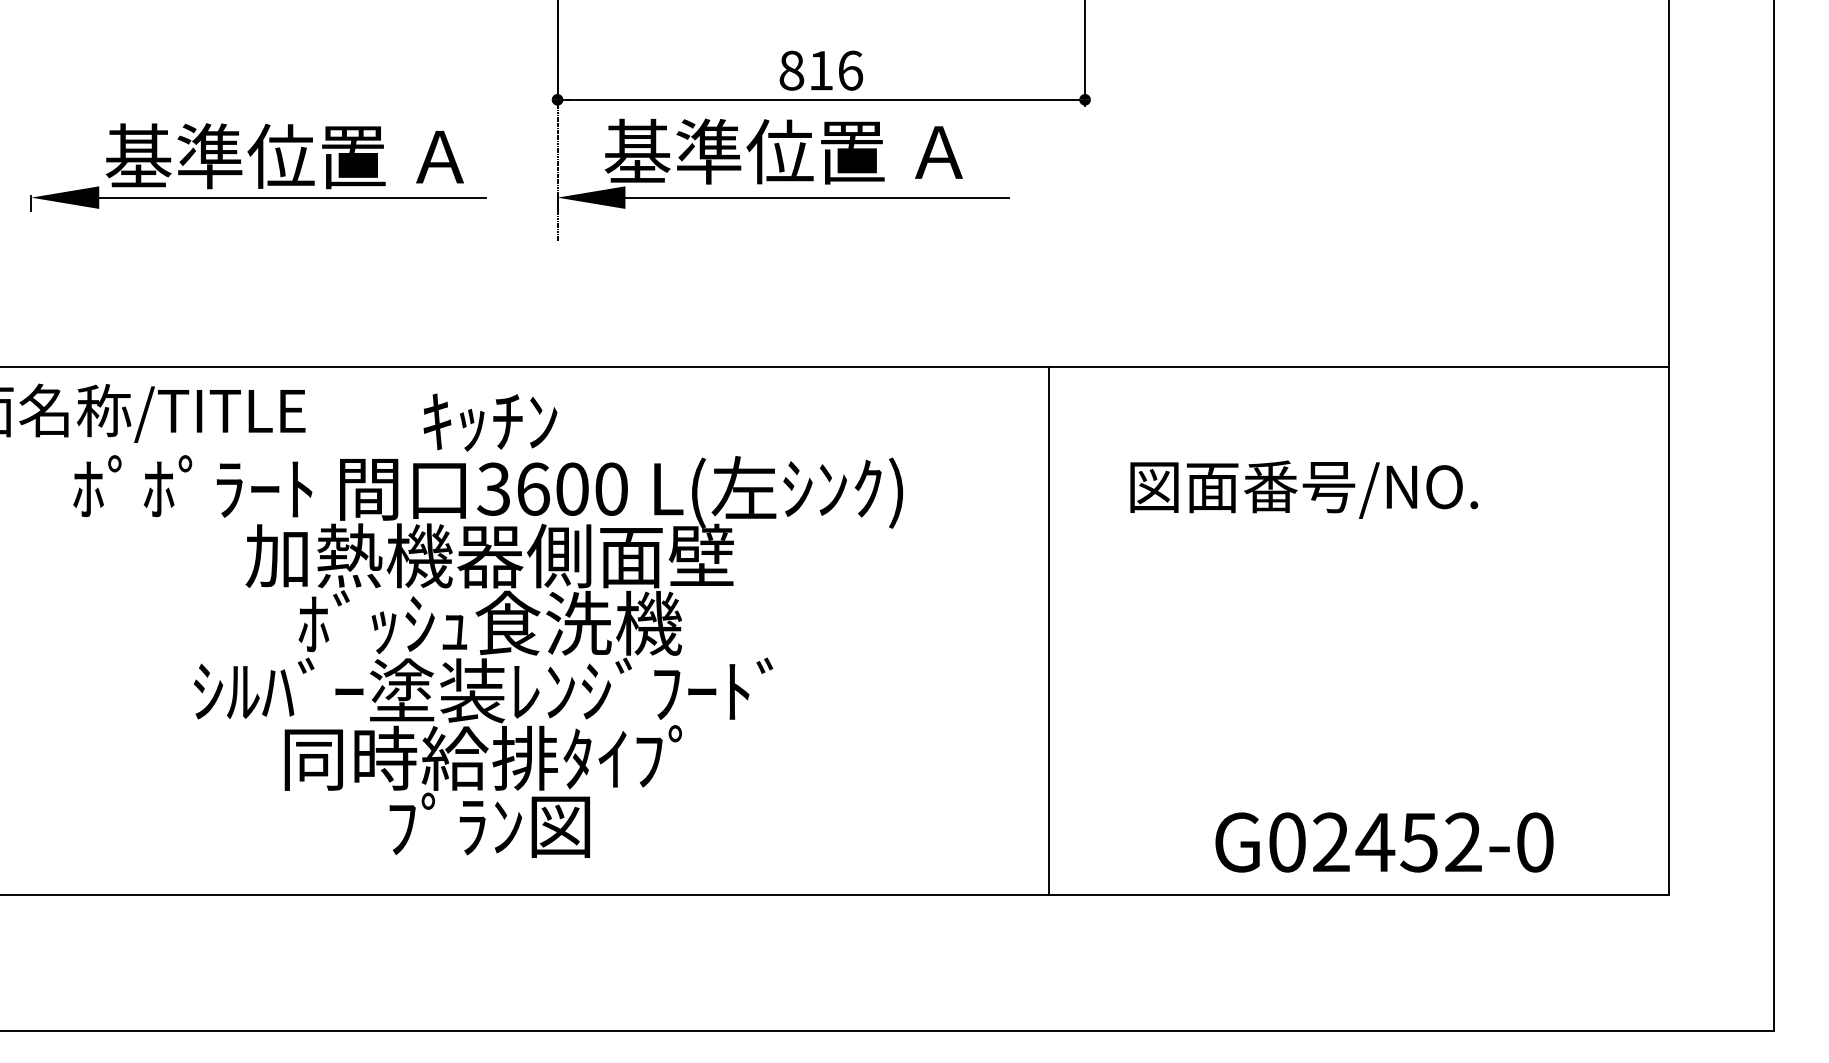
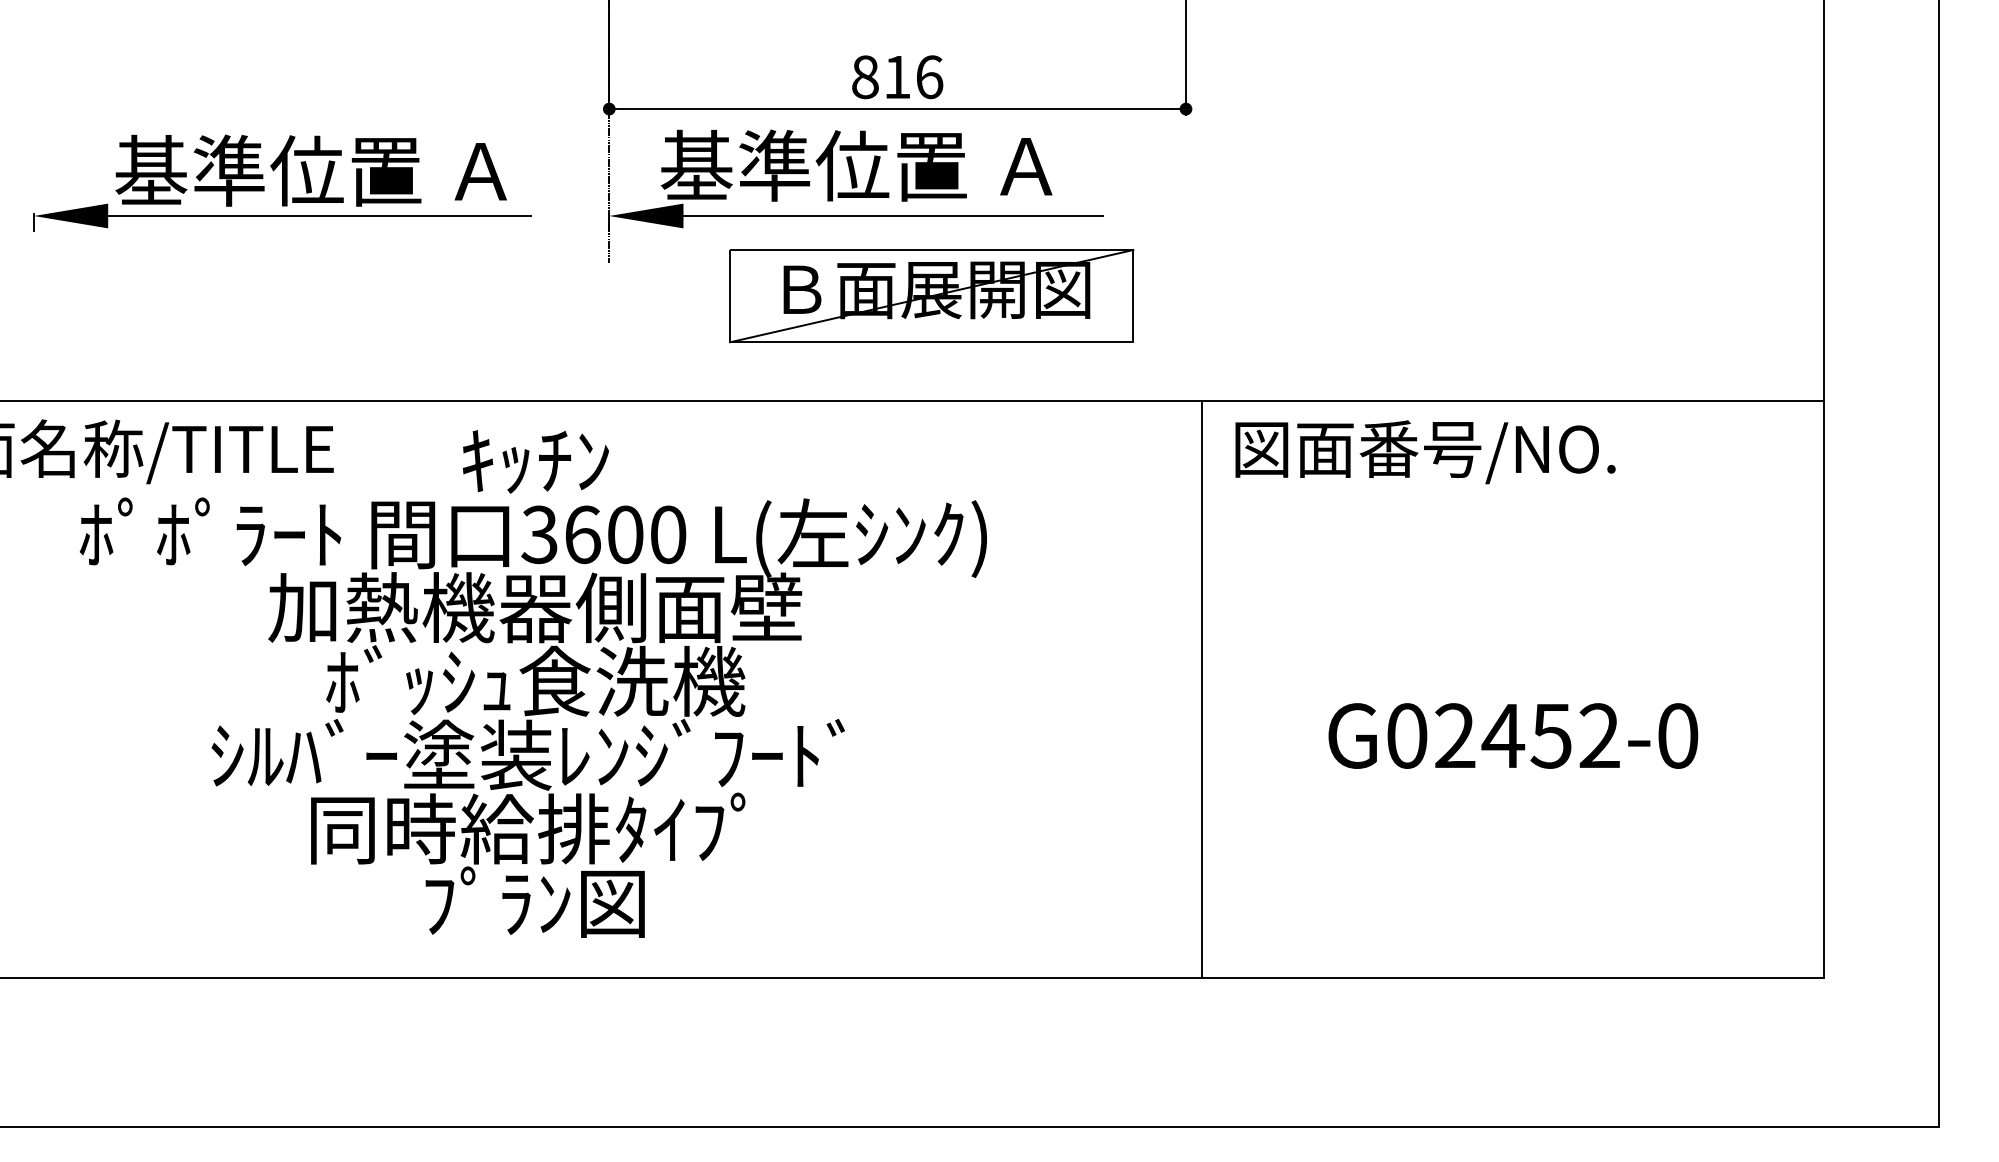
part: (852, 271) -> (931, 296), added
text: (1304, 489) -> (1425, 452), moved
line: (1048, 630) -> (1201, 689), moved
text: (1384, 842) -> (1513, 735), moved

